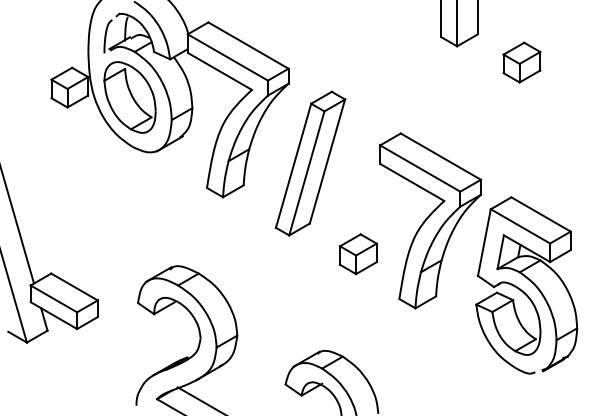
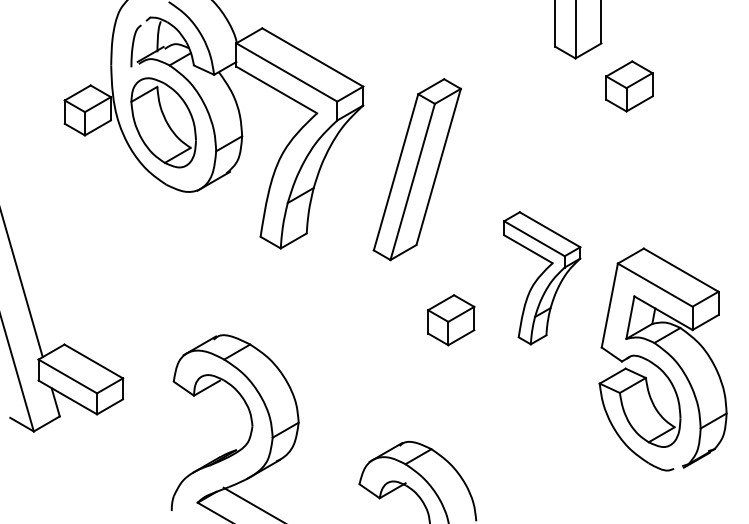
part: (521, 62) -> (628, 86), moved
part: (310, 163) -> (417, 169), moved
part: (430, 220) -> (541, 277), size x0.6

